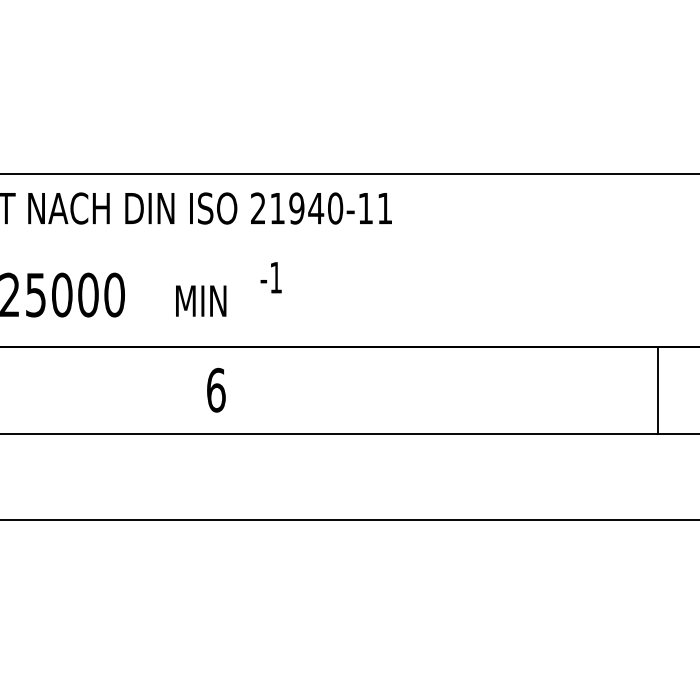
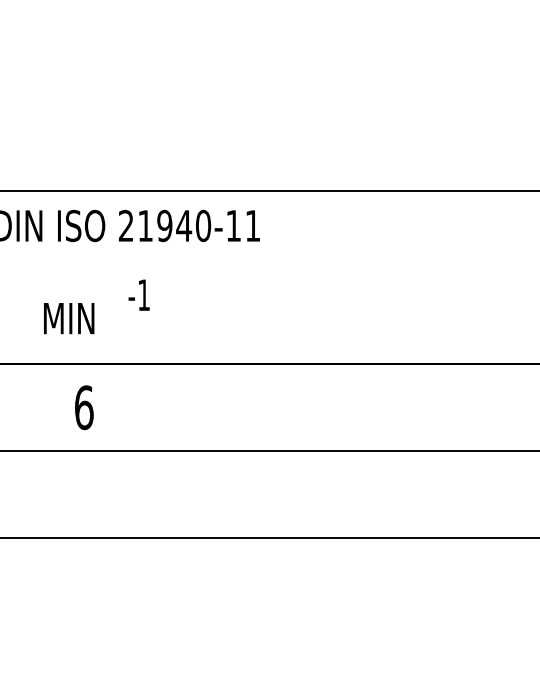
line: (658, 390) -> (526, 407), removed

